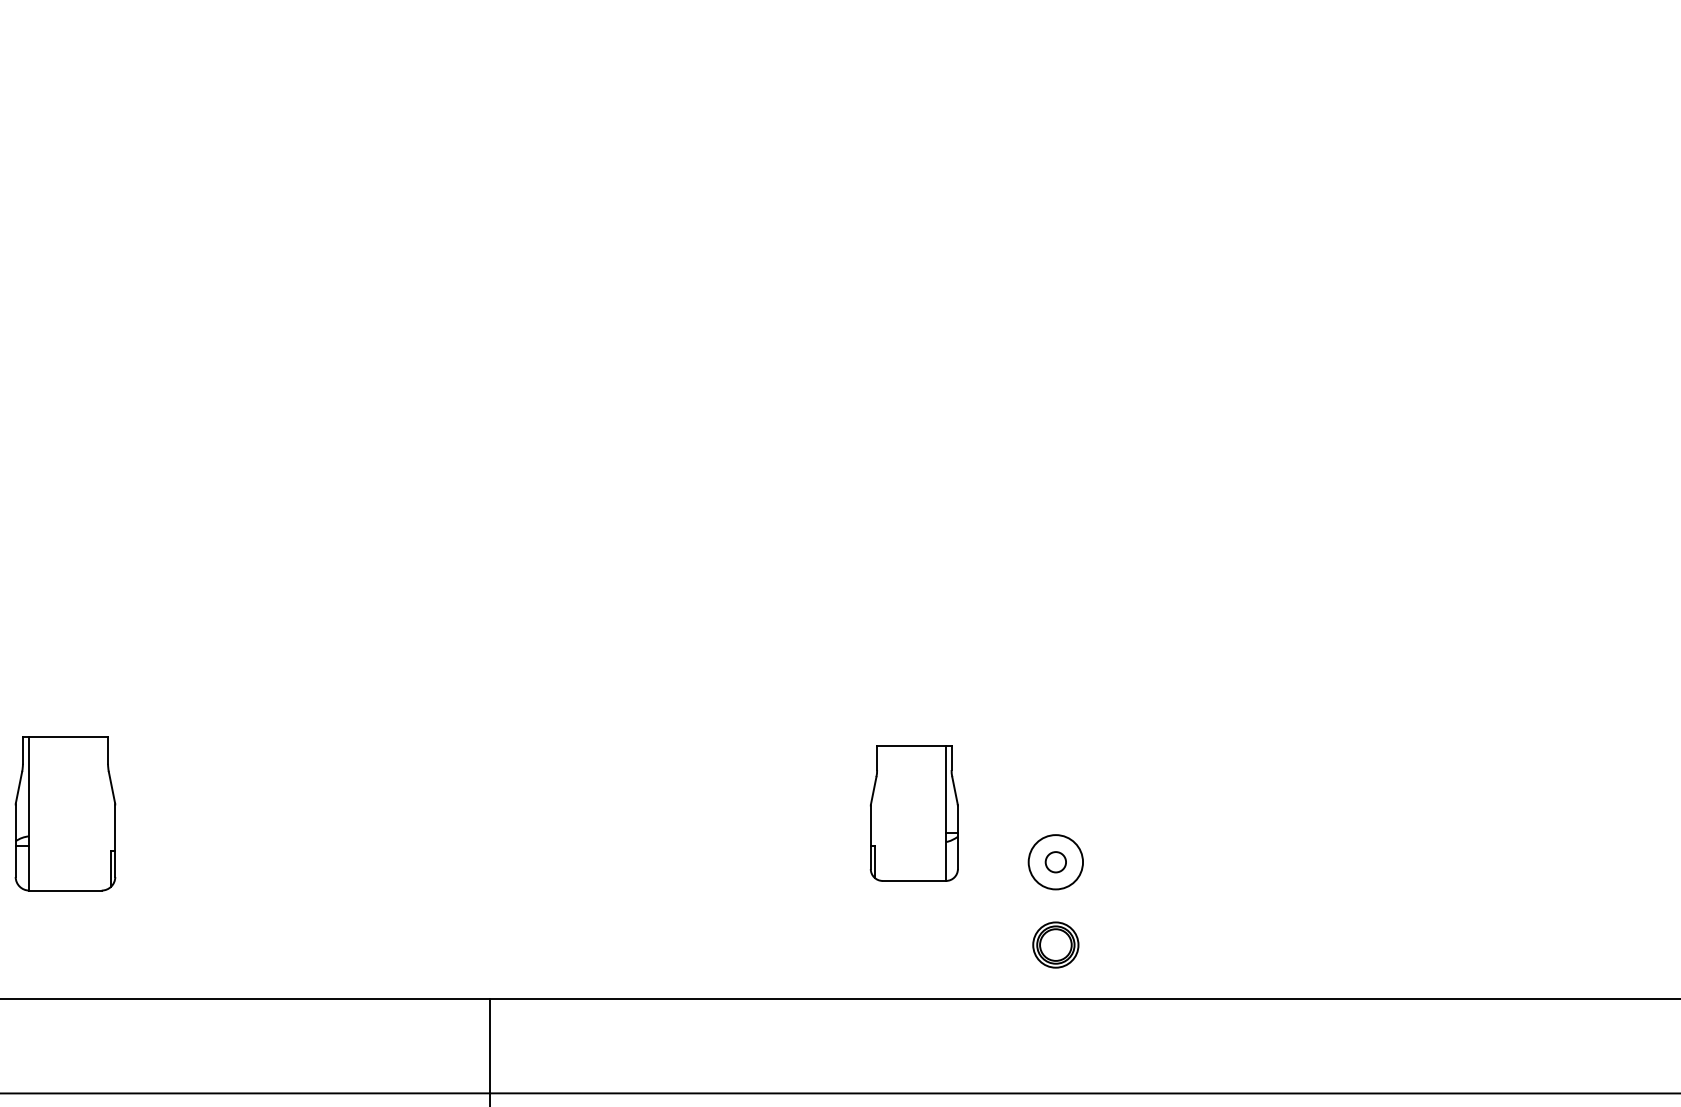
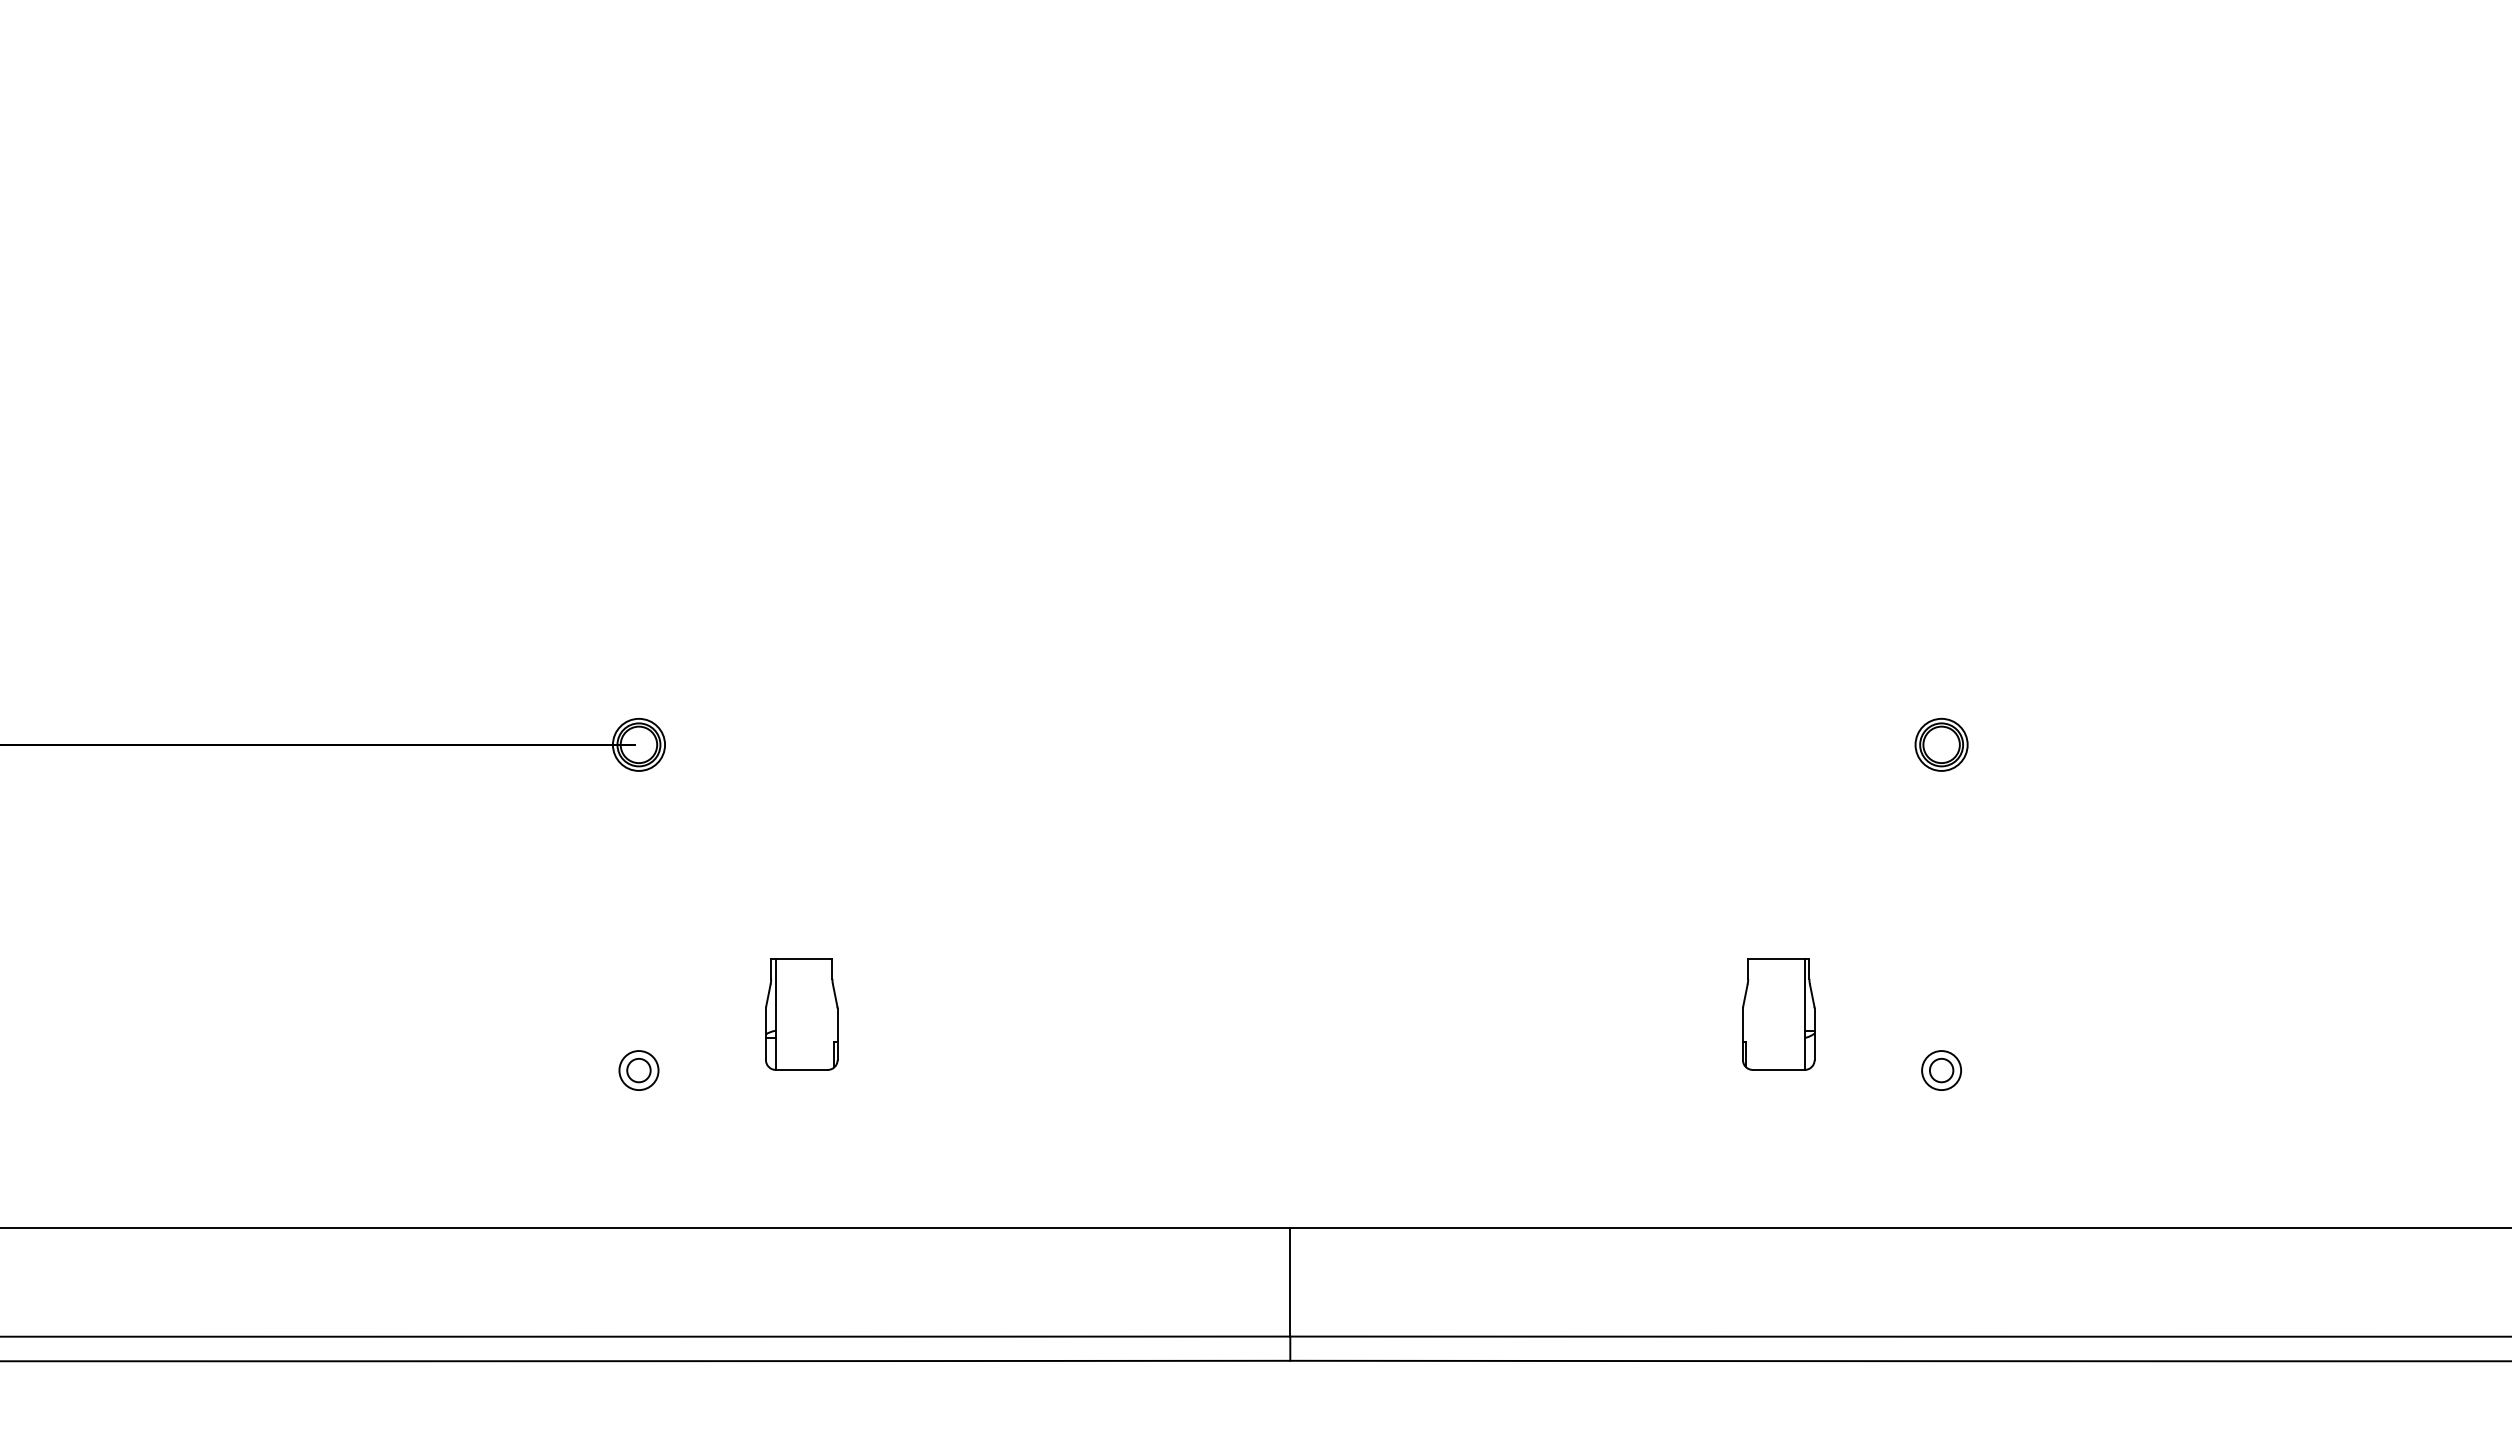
part: (65, 813) -> (801, 1014), size x0.62
part: (914, 813) -> (1778, 1014), size x0.71
circle: (1055, 862) -> (1941, 1070), size x0.62
part: (1055, 944) -> (1941, 744), moved

